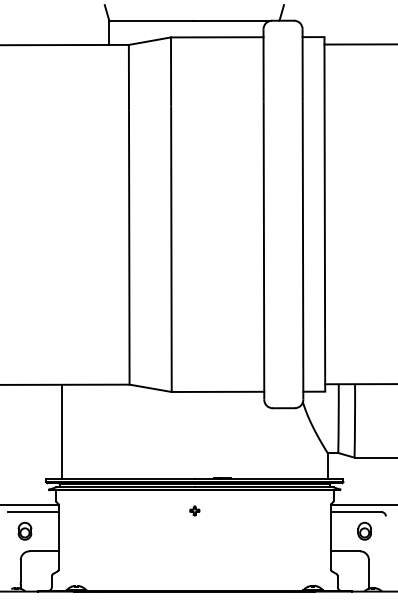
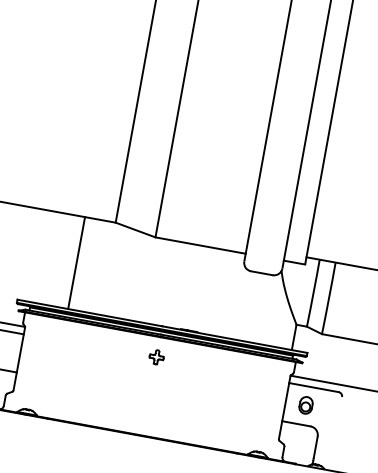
line: (62, 431) -> (77, 262), moved
part: (194, 510) -> (156, 356), size x1.6
part: (364, 530) -> (305, 404), moved

